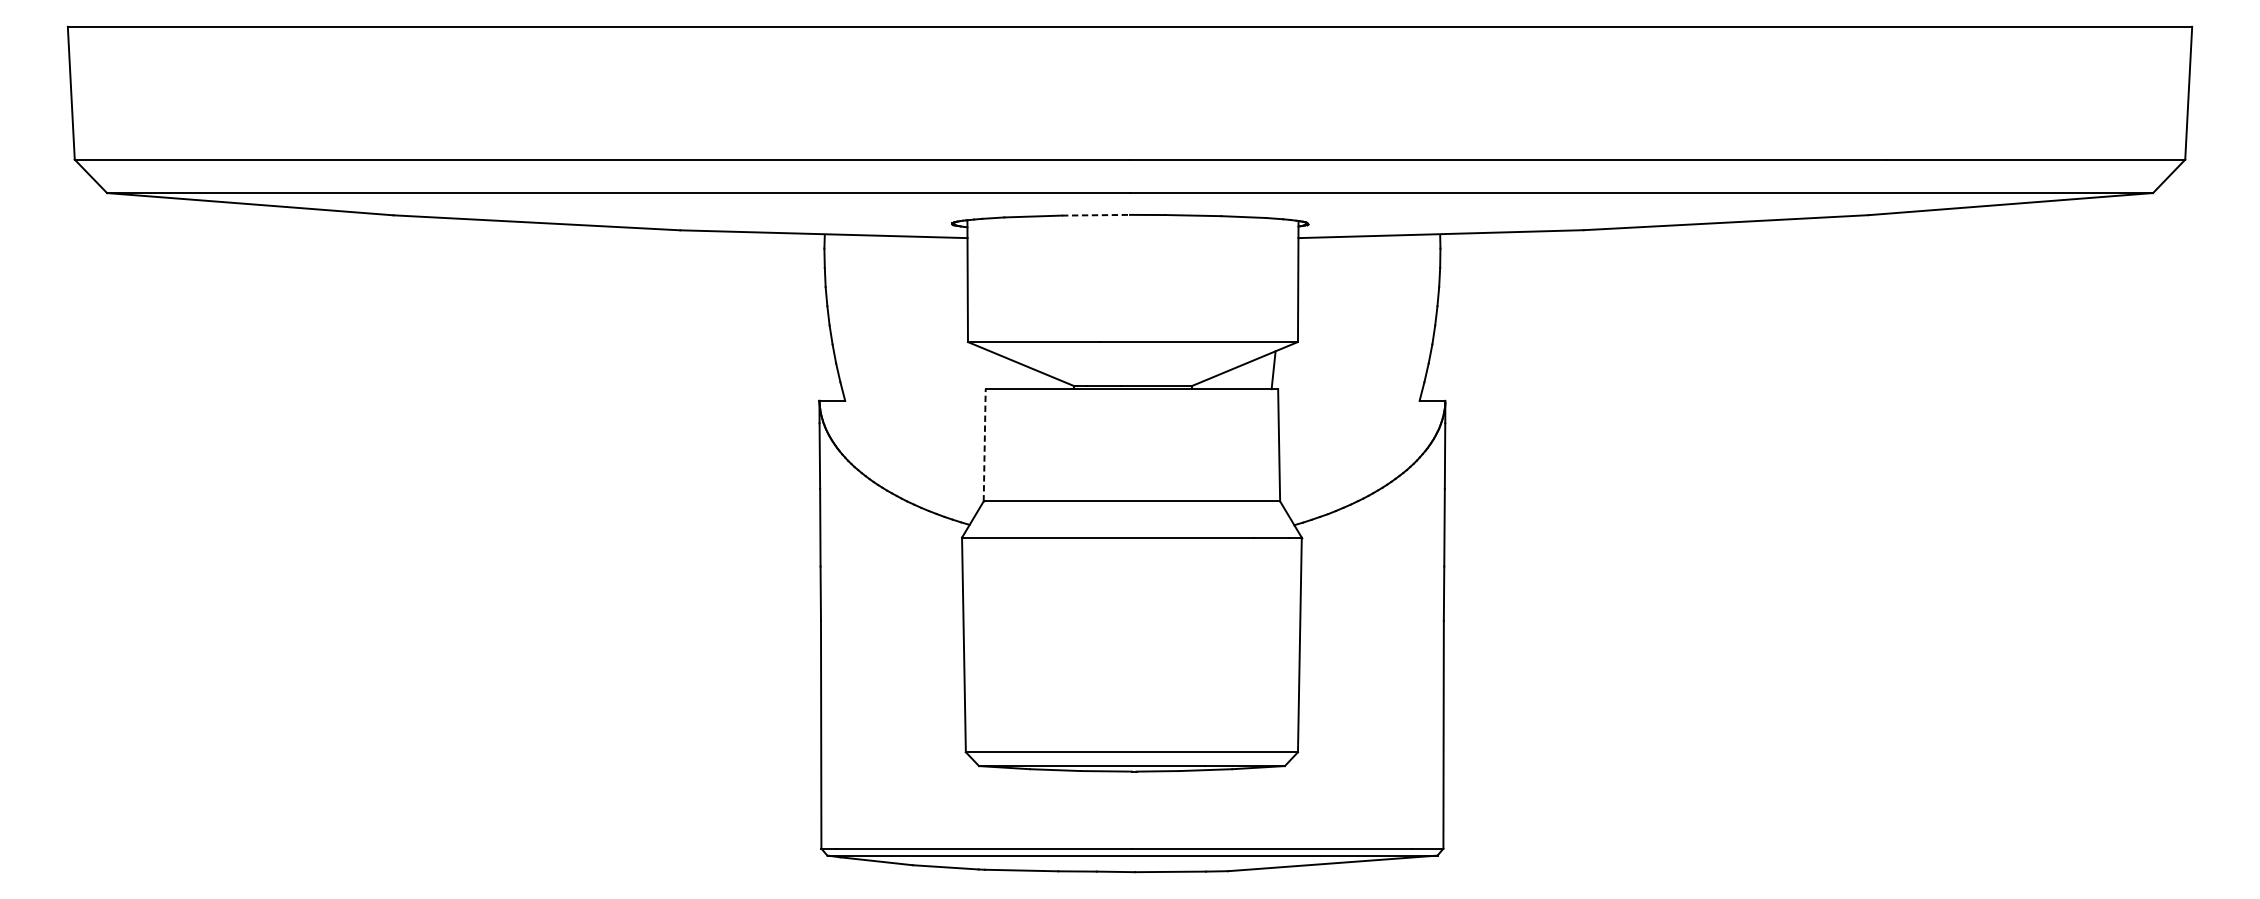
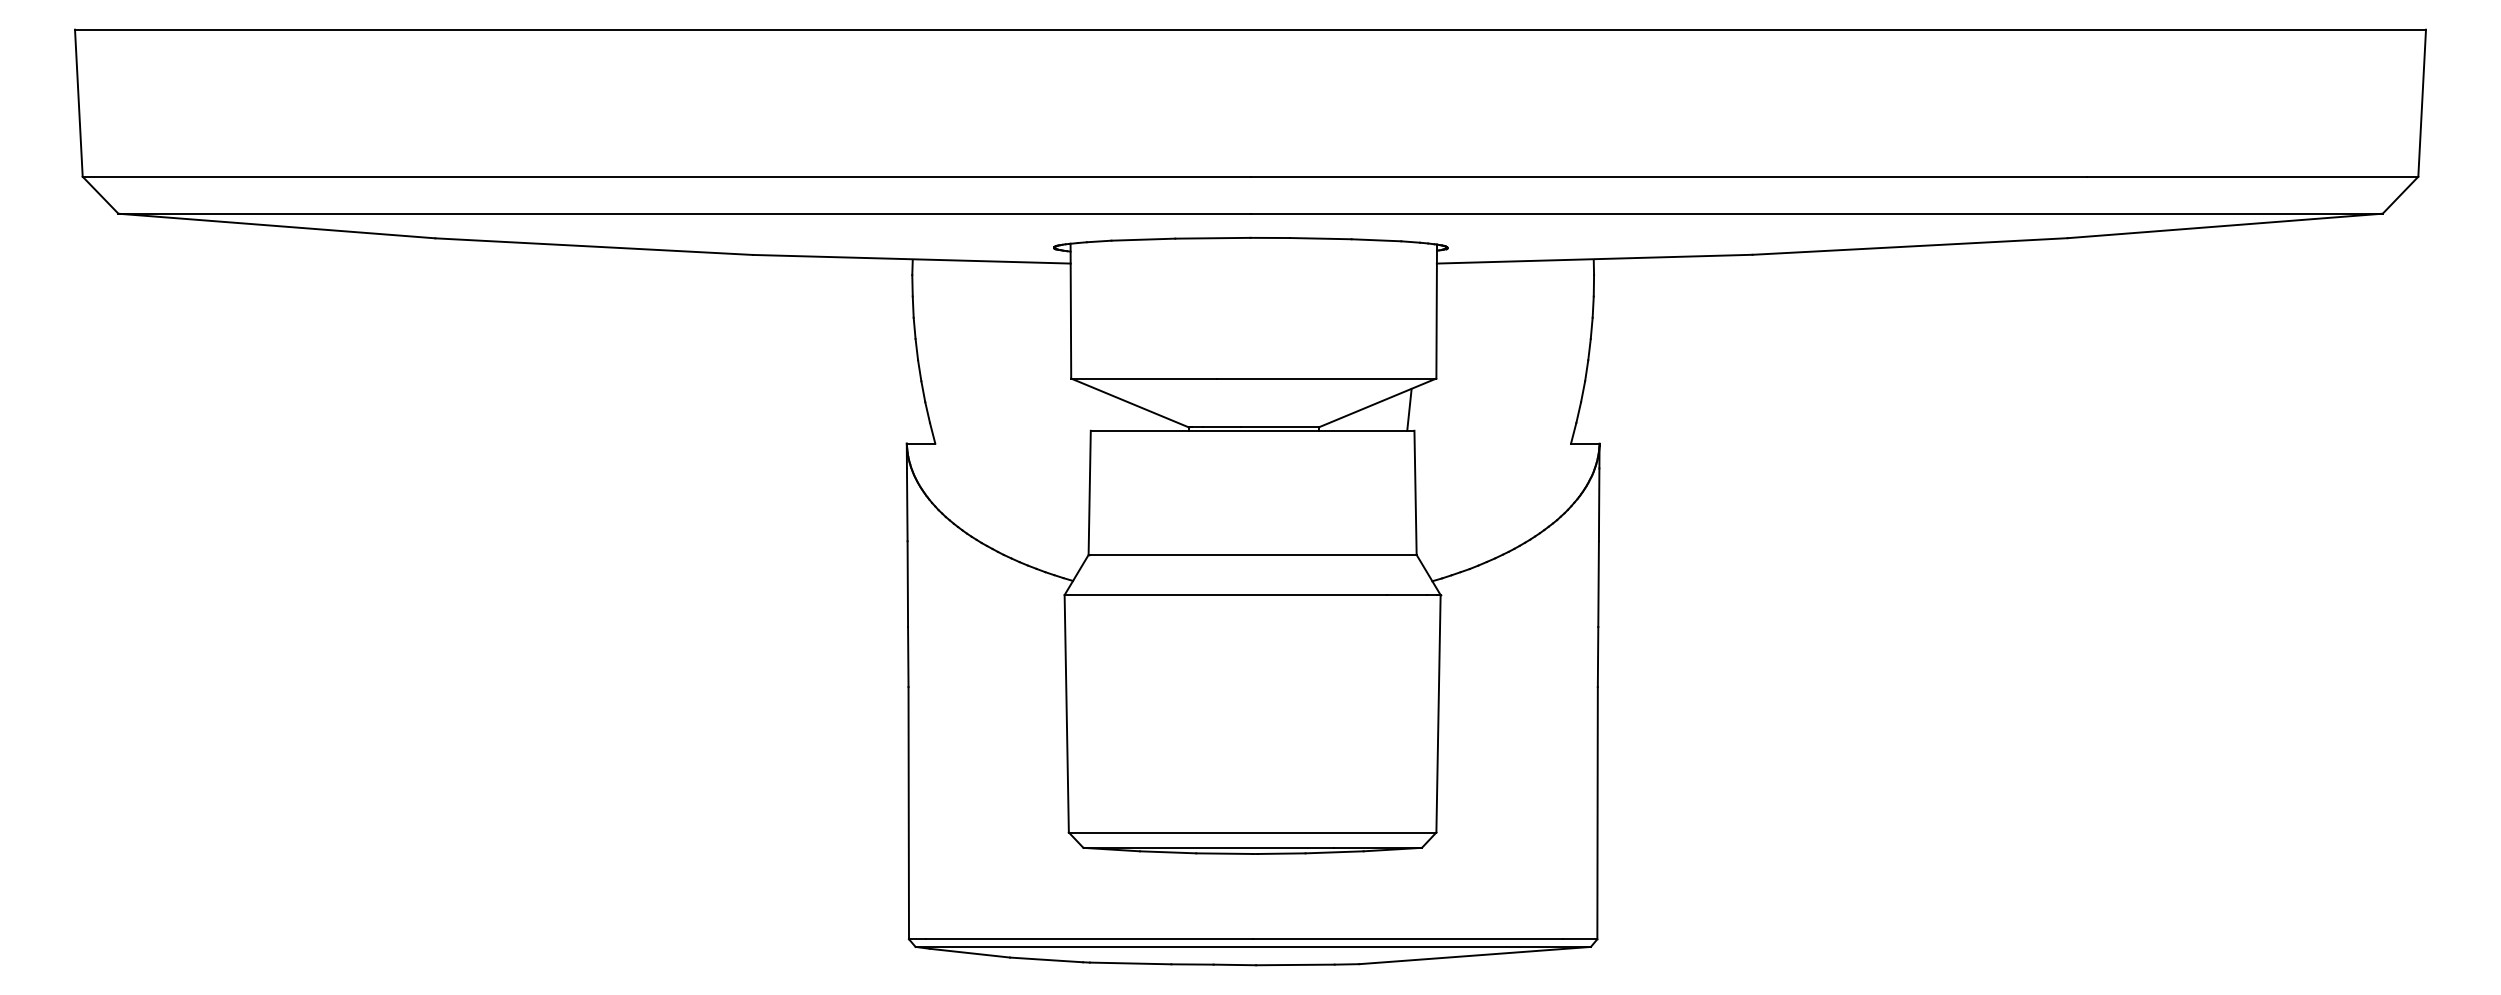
line: (1095, 215) -> (1212, 238), dashed -> solid
line: (984, 444) -> (1089, 492), dashed -> solid

